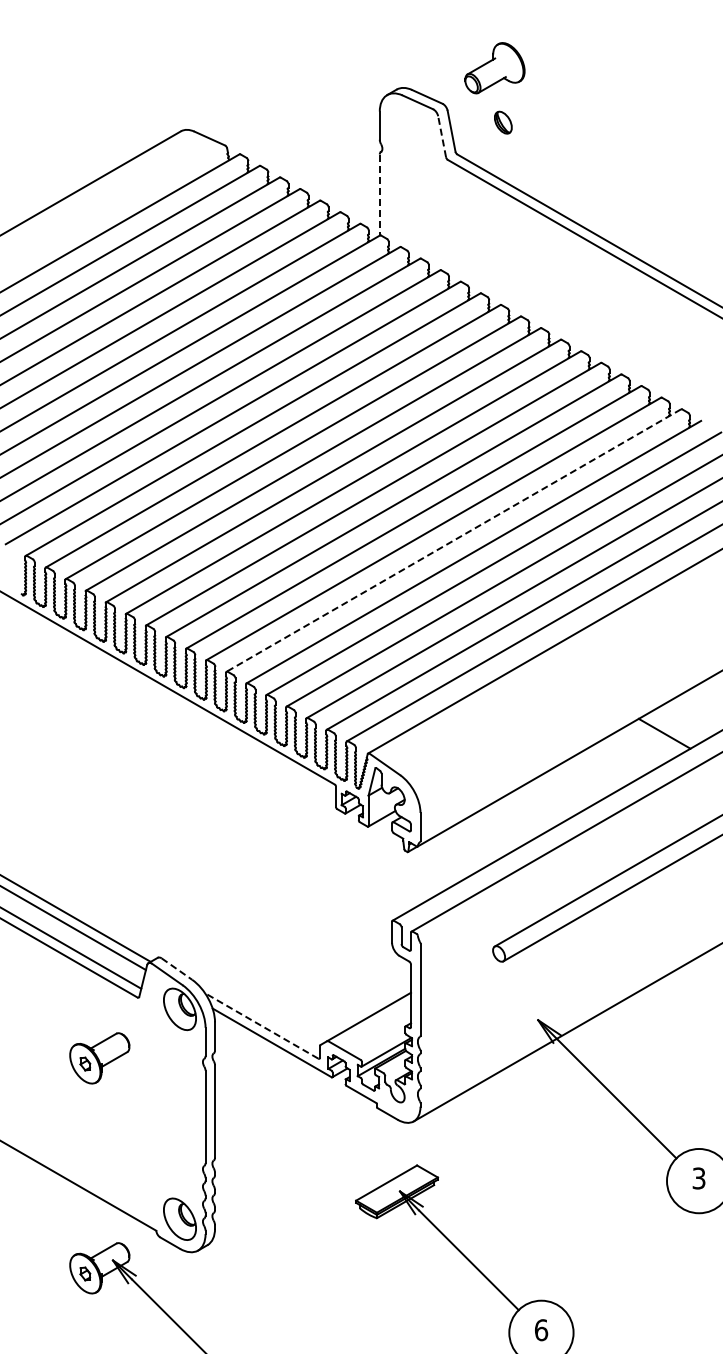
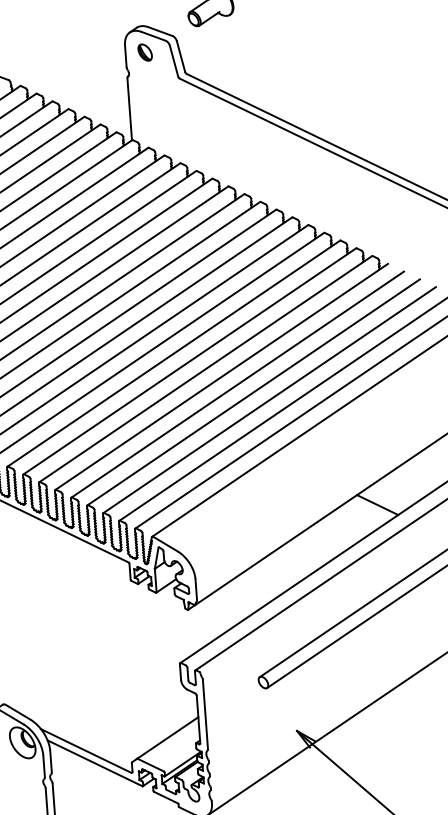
part: (503, 122) -> (145, 52), moved
line: (442, 136) -> (174, 61), dashed -> solid
line: (379, 195) -> (129, 109), dashed -> solid
line: (453, 540) -> (205, 369), dashed -> solid
line: (176, 969) -> (17, 712), dashed -> solid
line: (261, 1025) -> (85, 750), dashed -> solid

